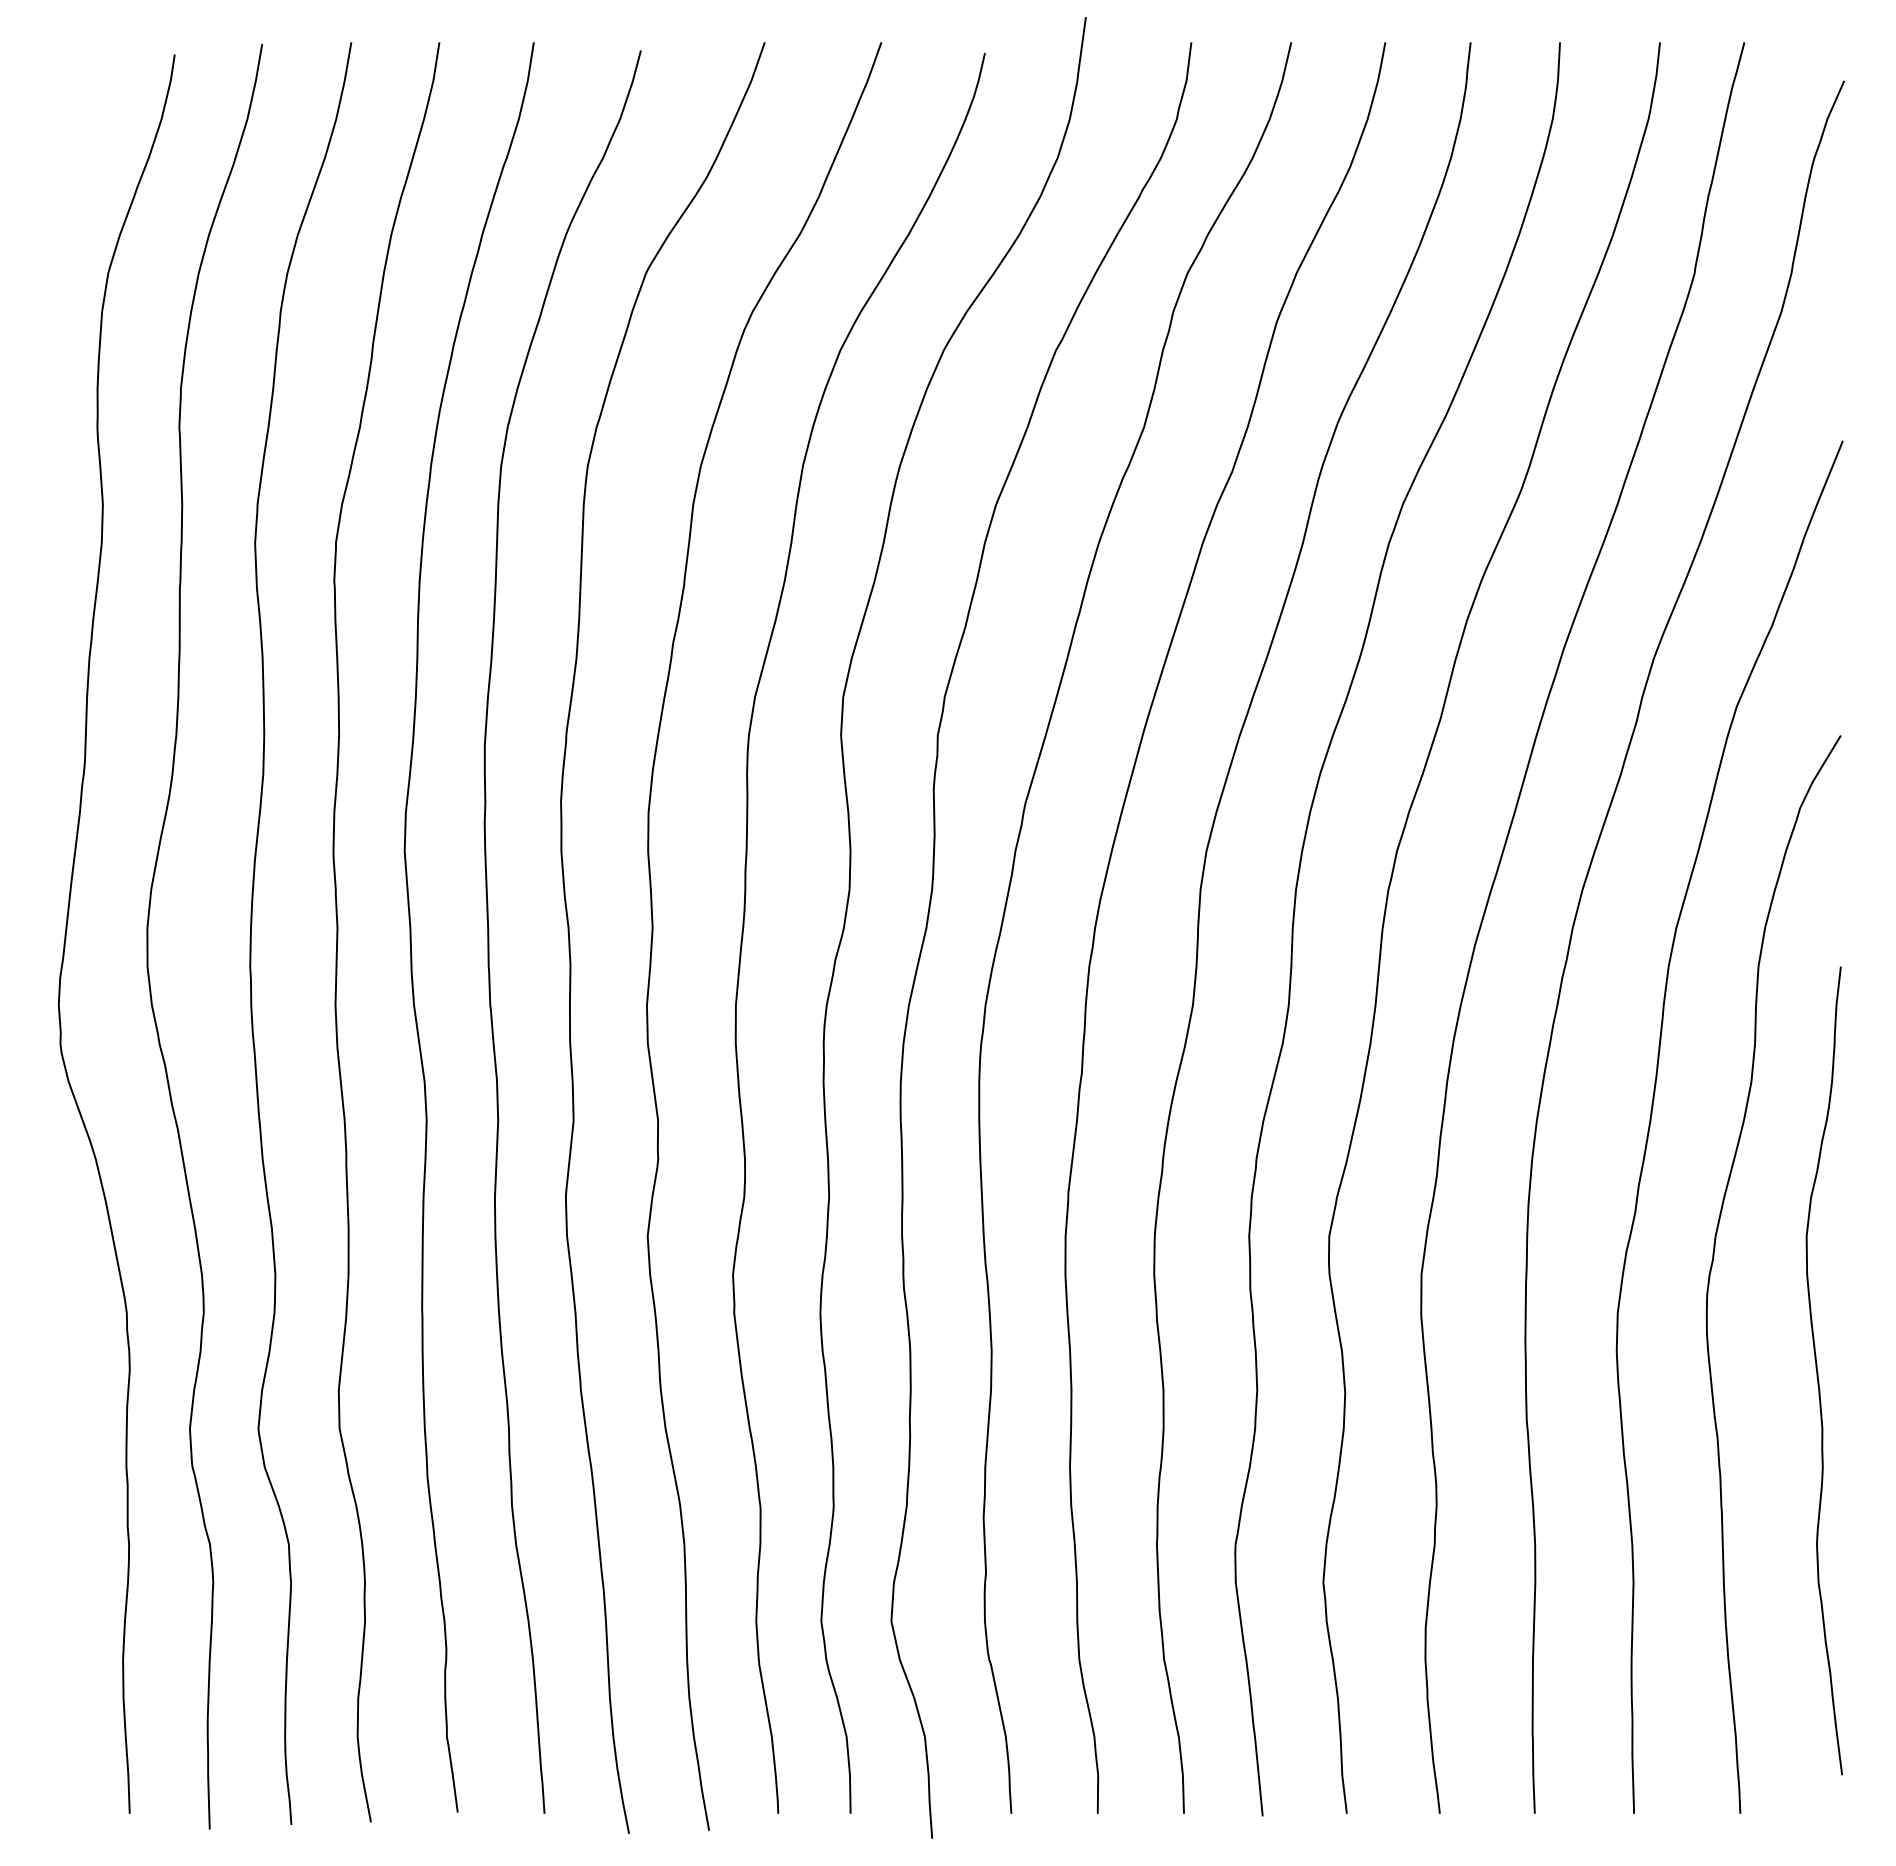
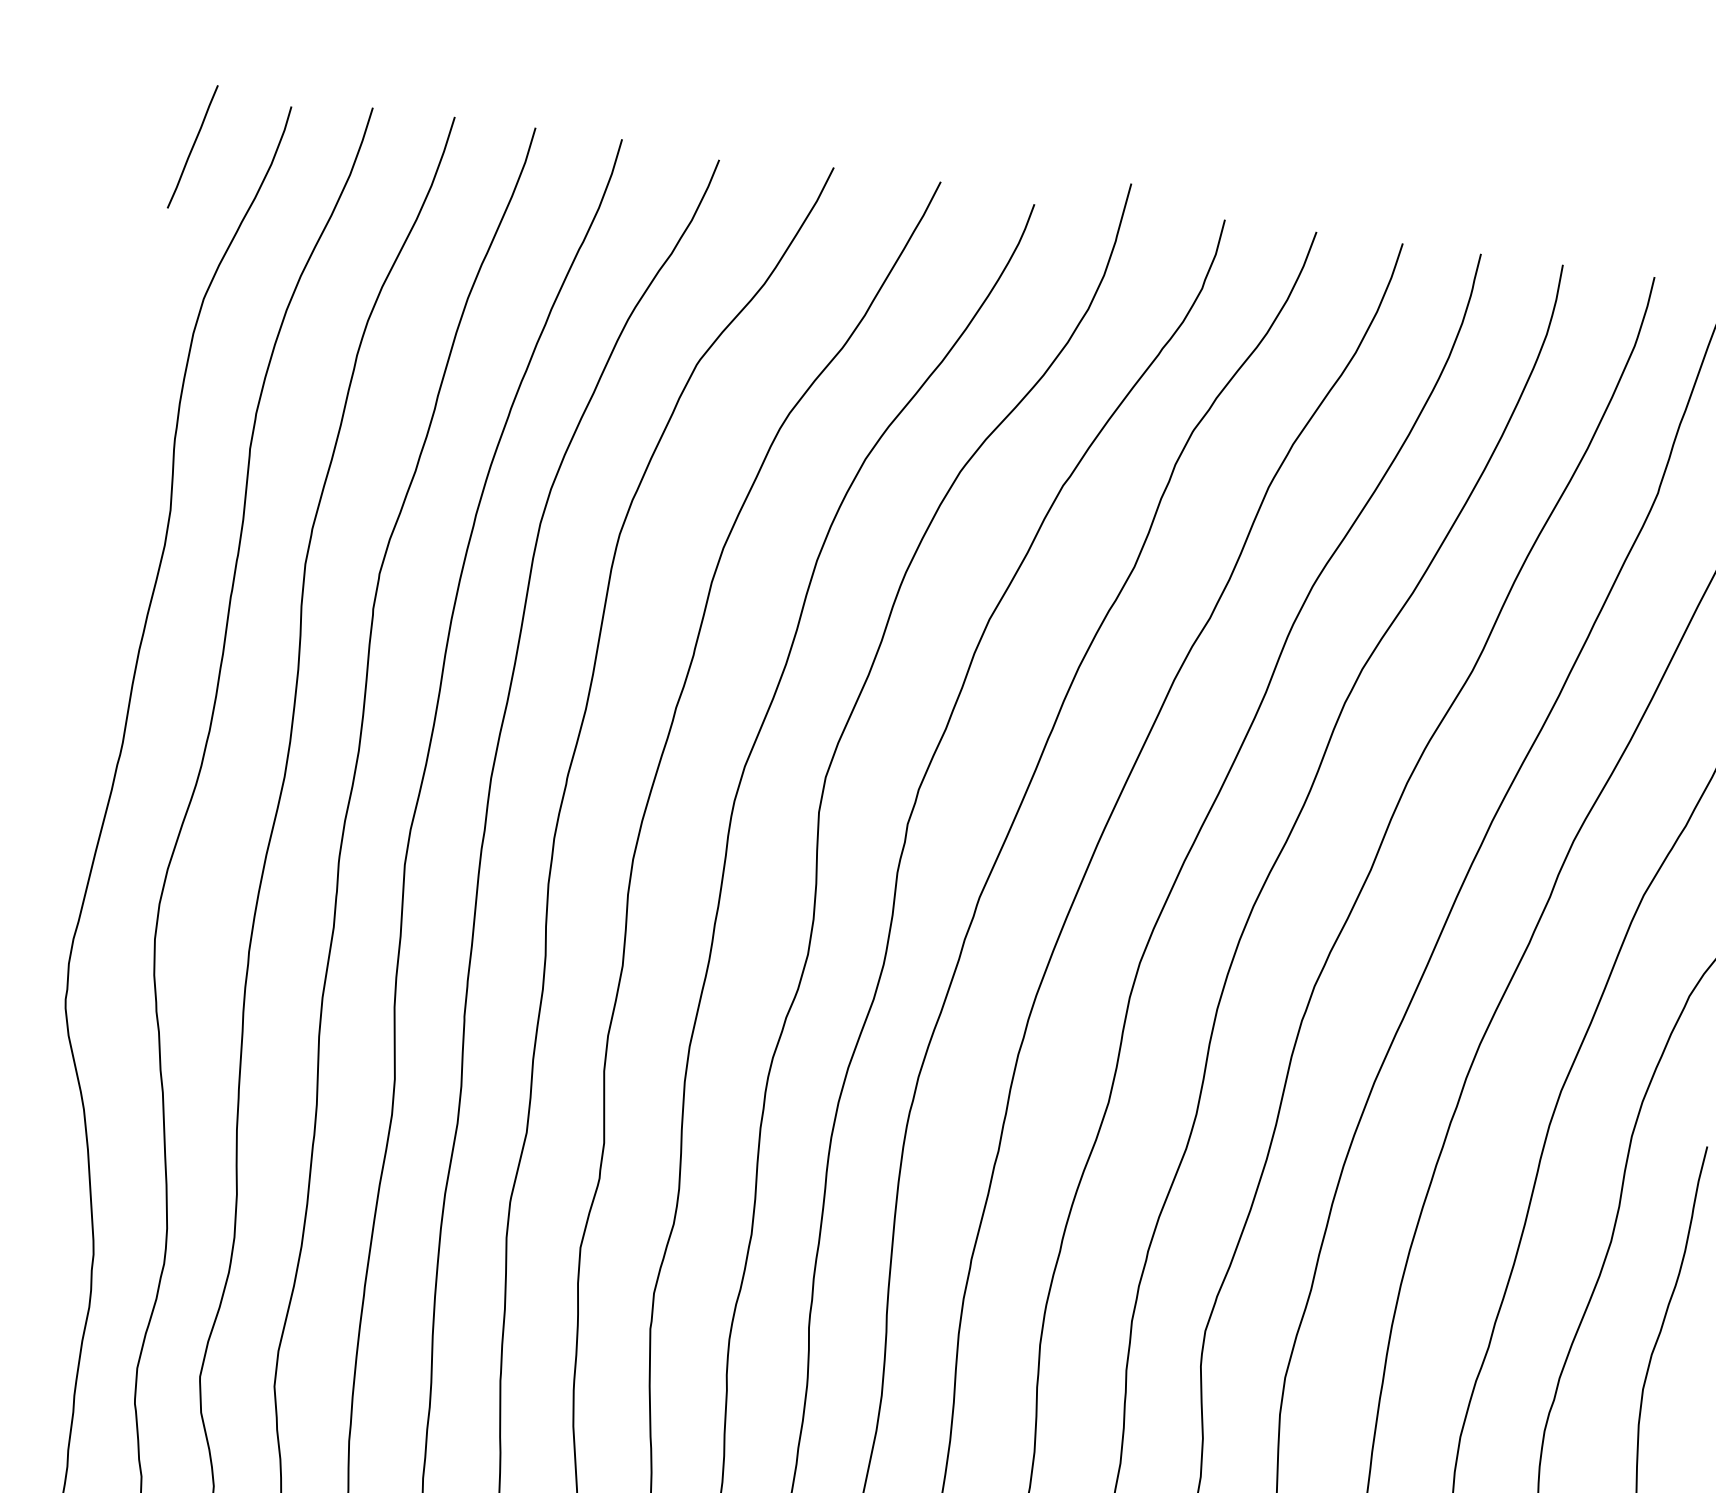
line: (74, 111) -> (192, 146), added

